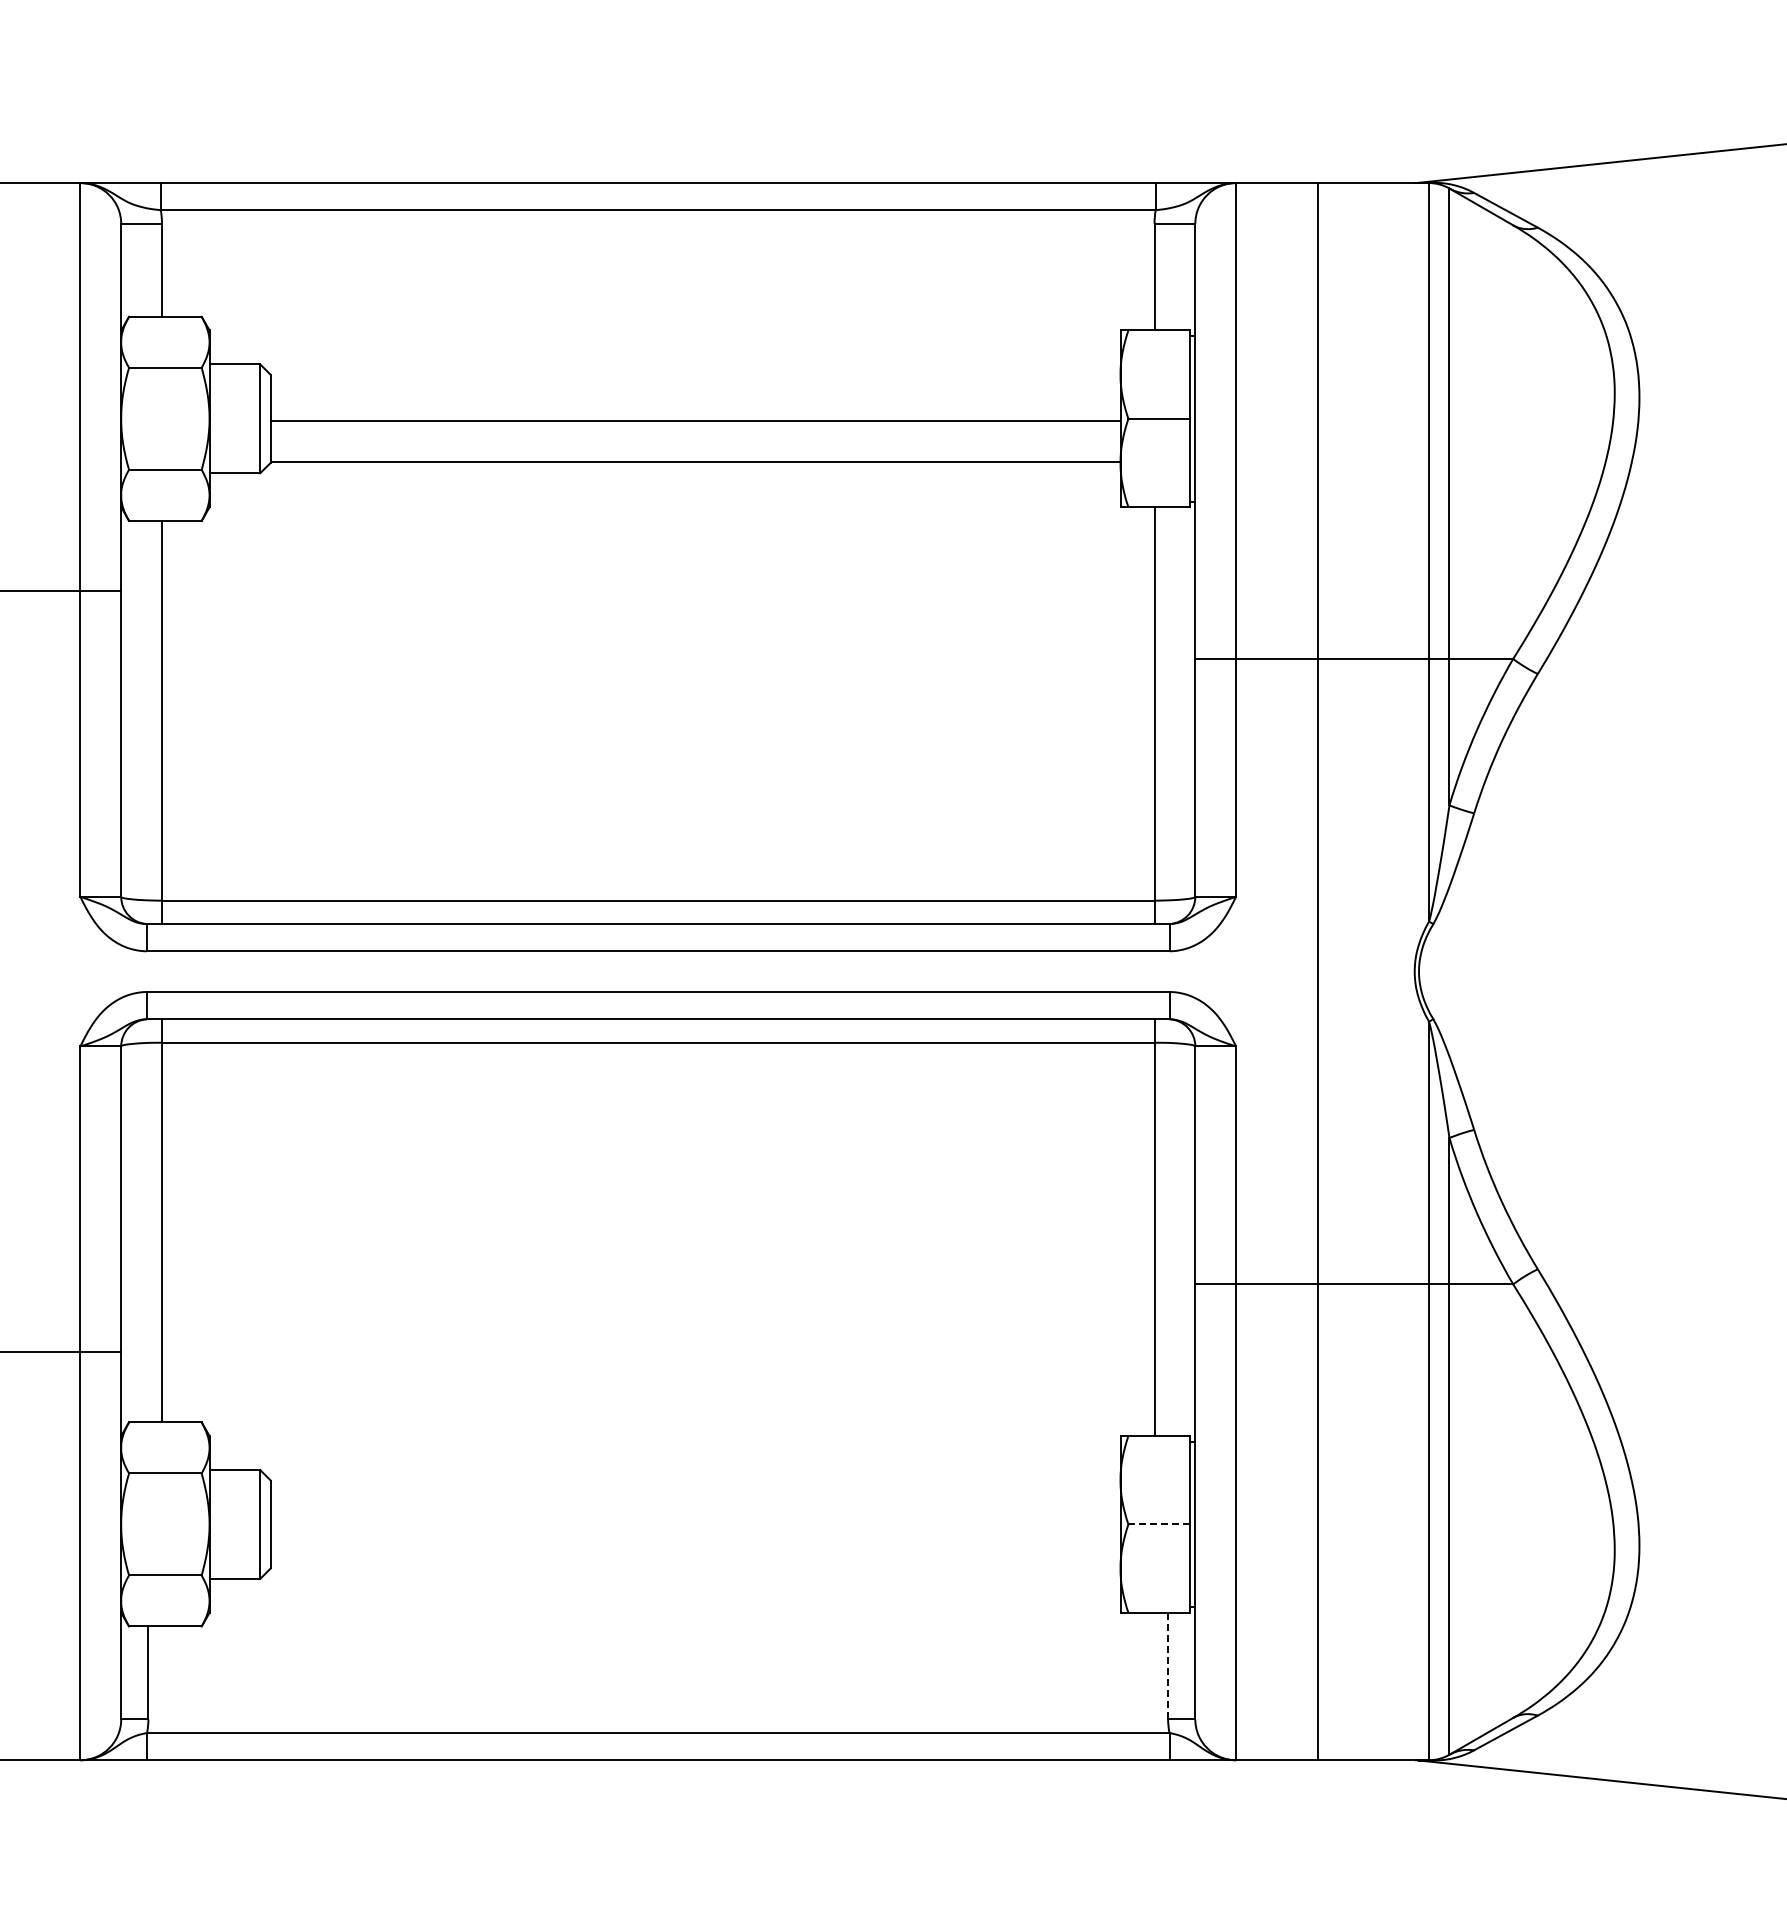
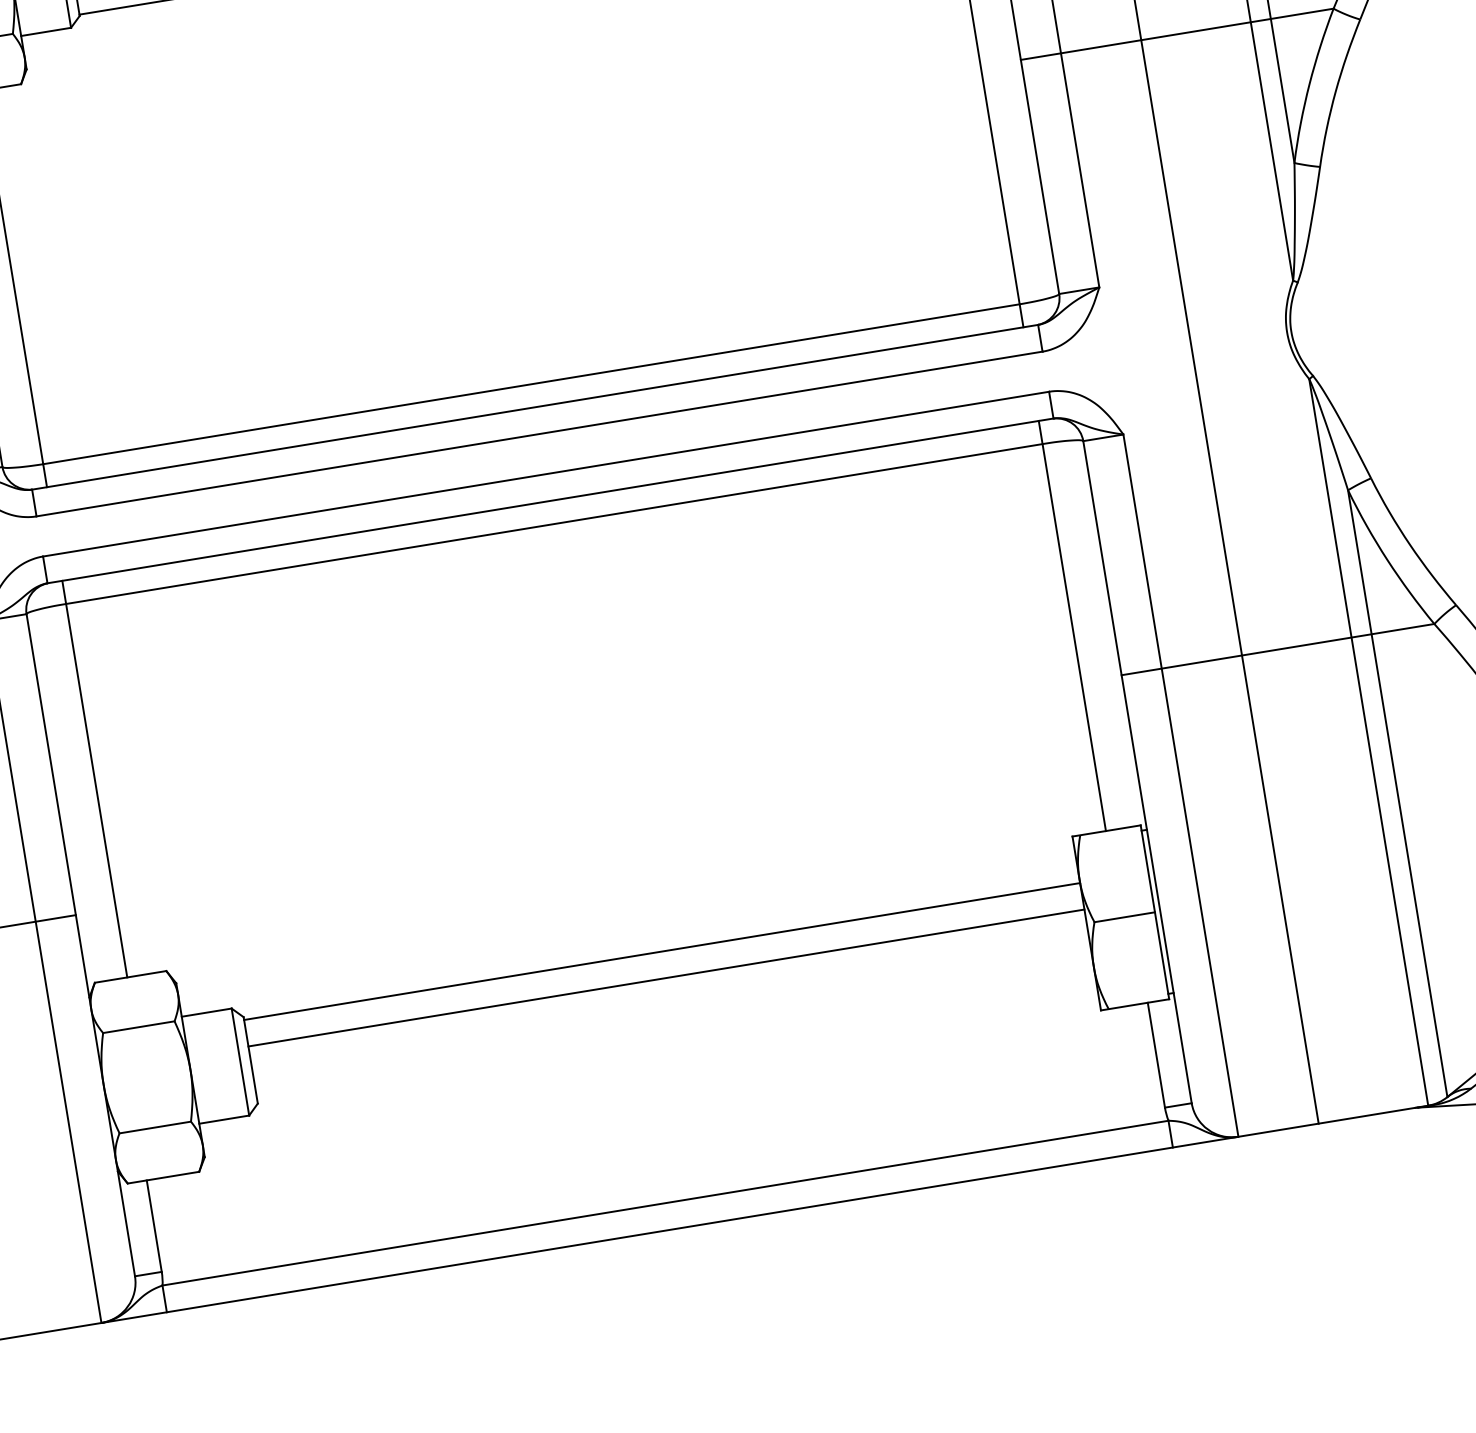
line: (695, 1483) -> (661, 951), added
line: (695, 1510) -> (666, 978), added
line: (1159, 1524) -> (1125, 917), dashed -> solid
line: (1168, 1665) -> (1156, 1054), dashed -> solid

